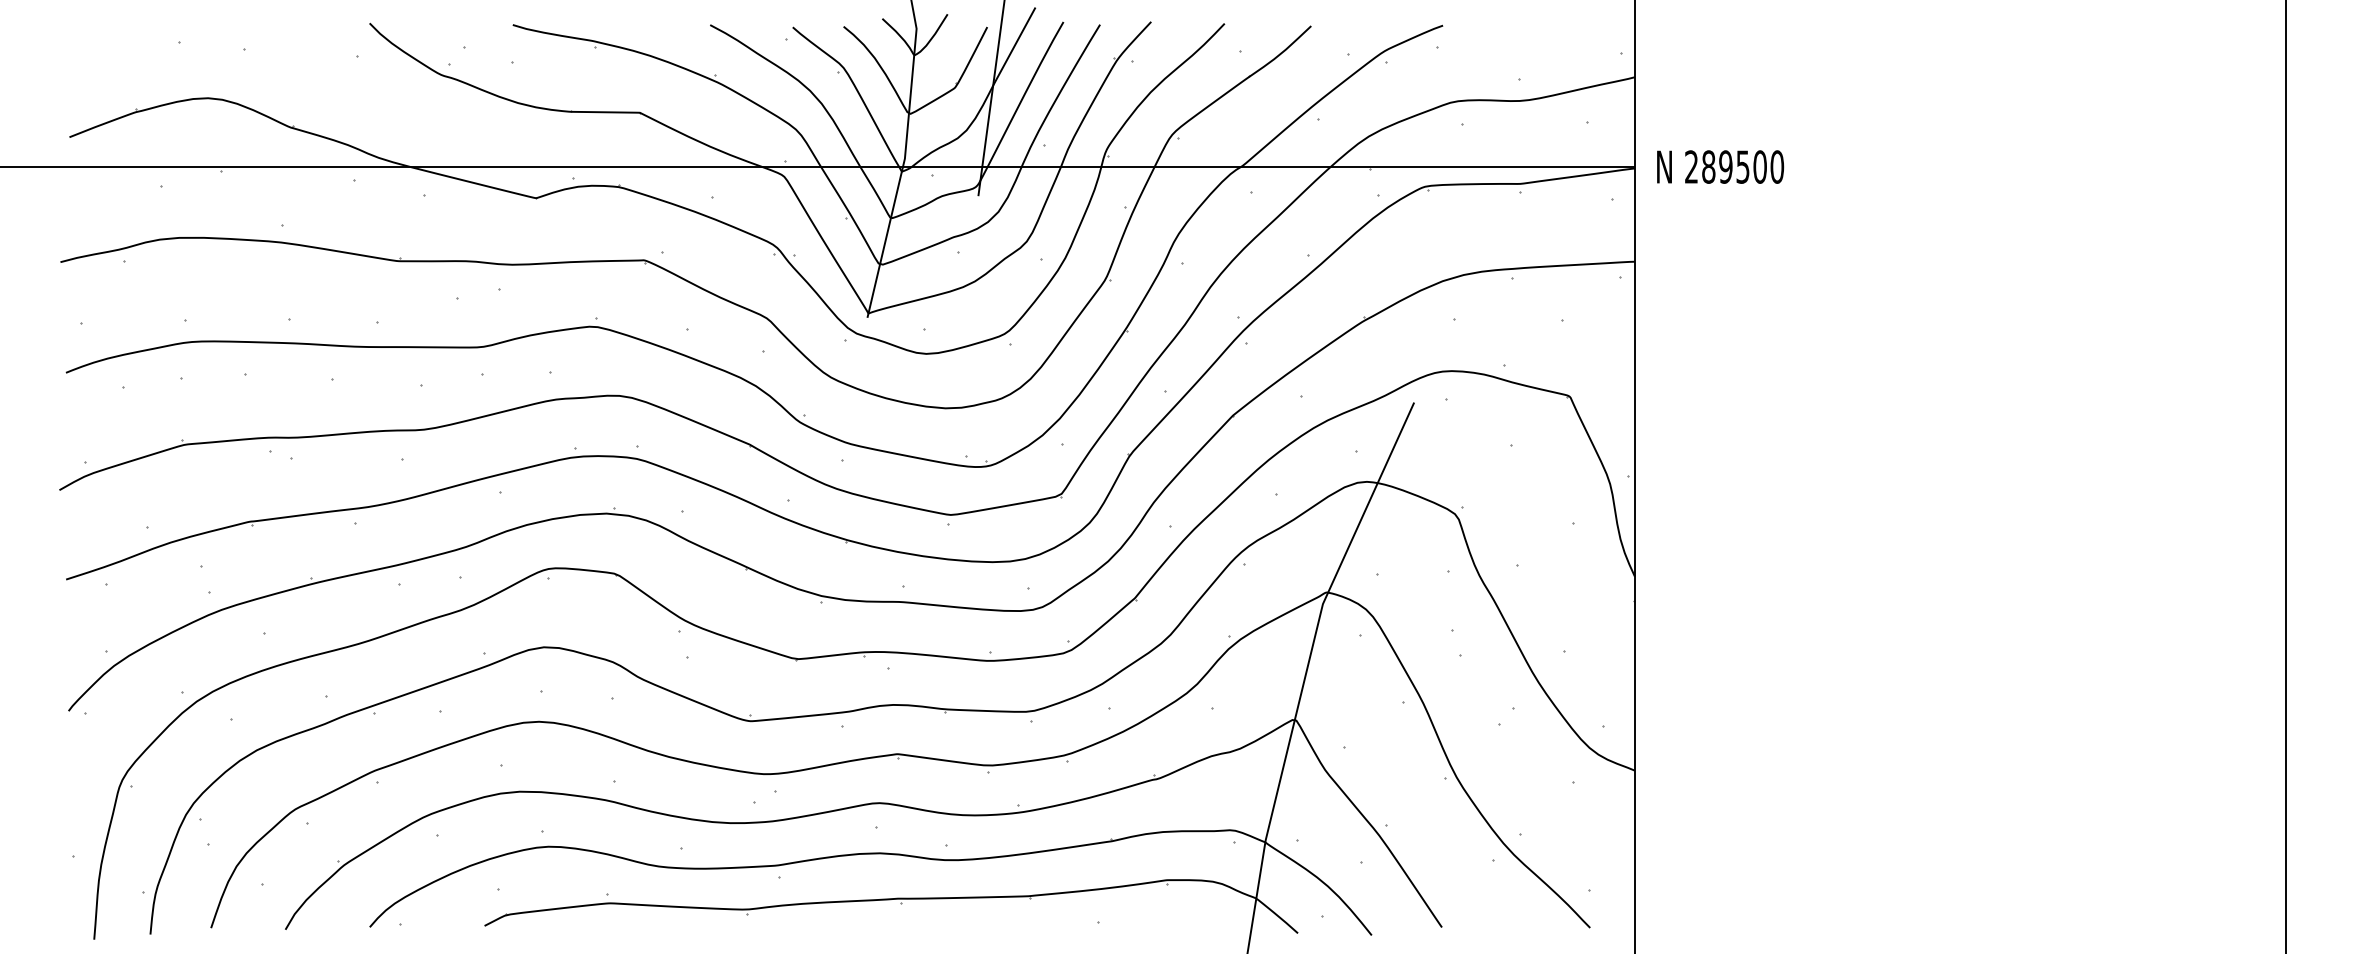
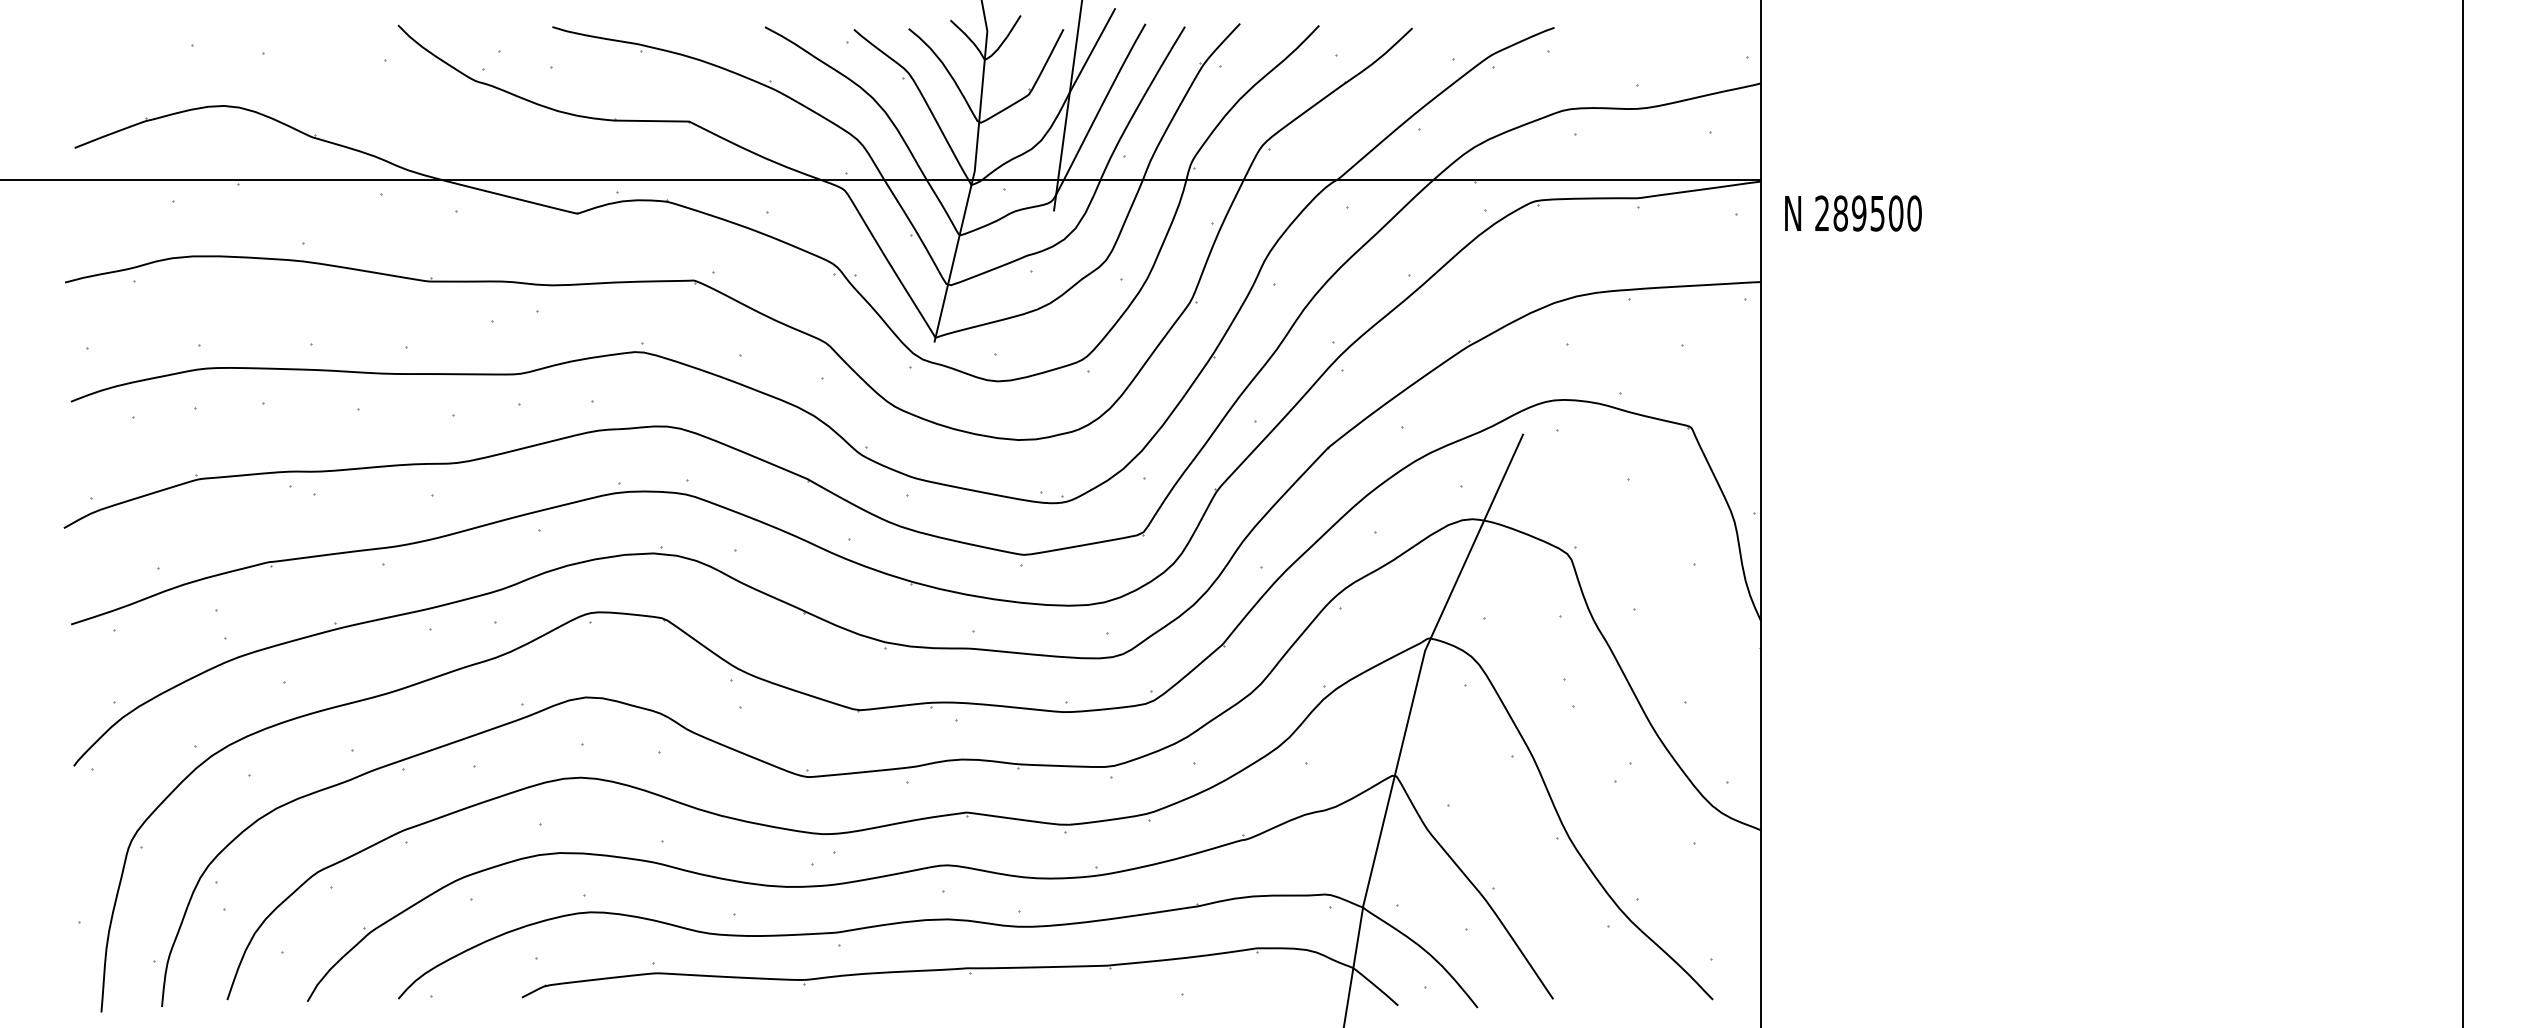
text: (1720, 166) -> (1853, 212), moved

